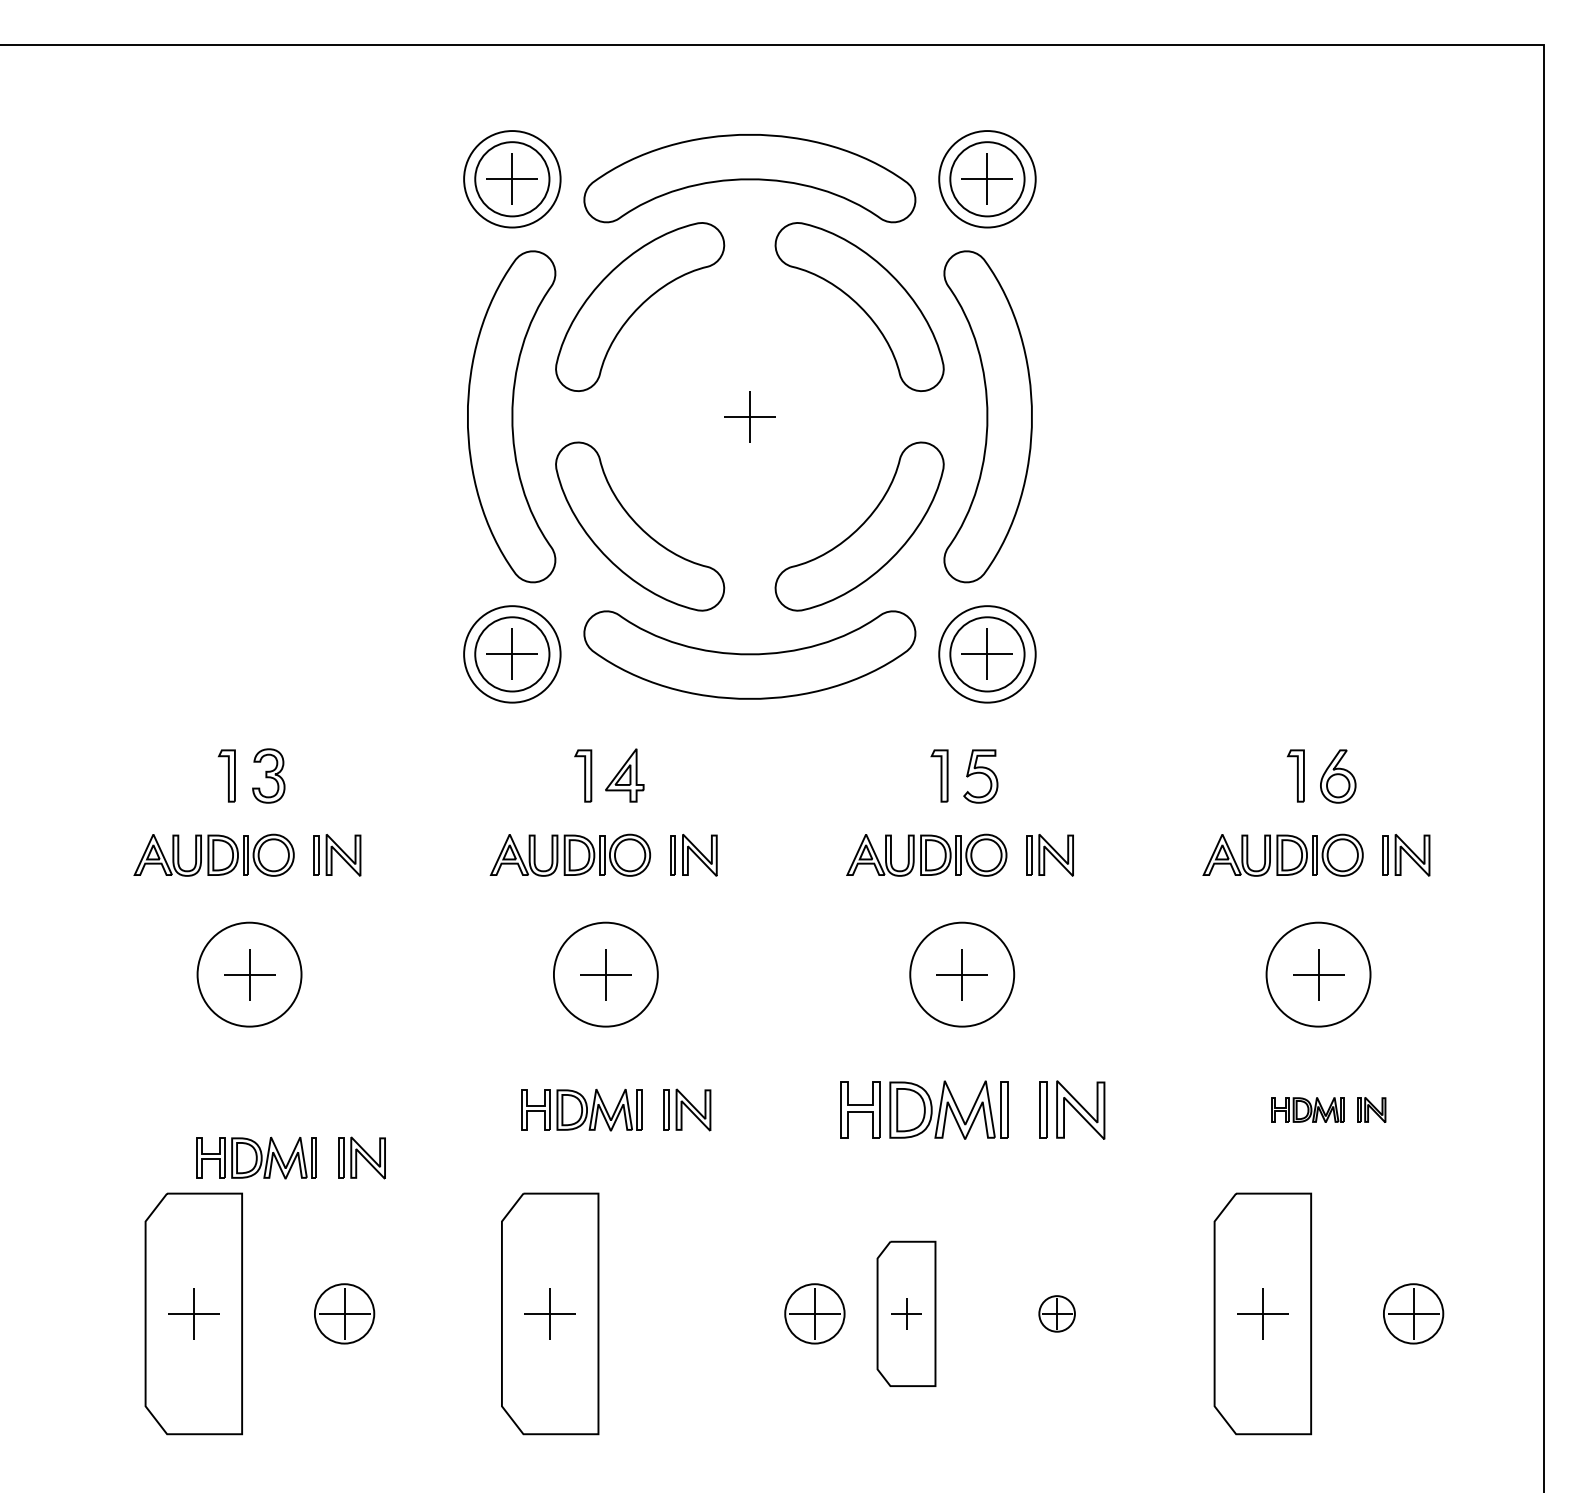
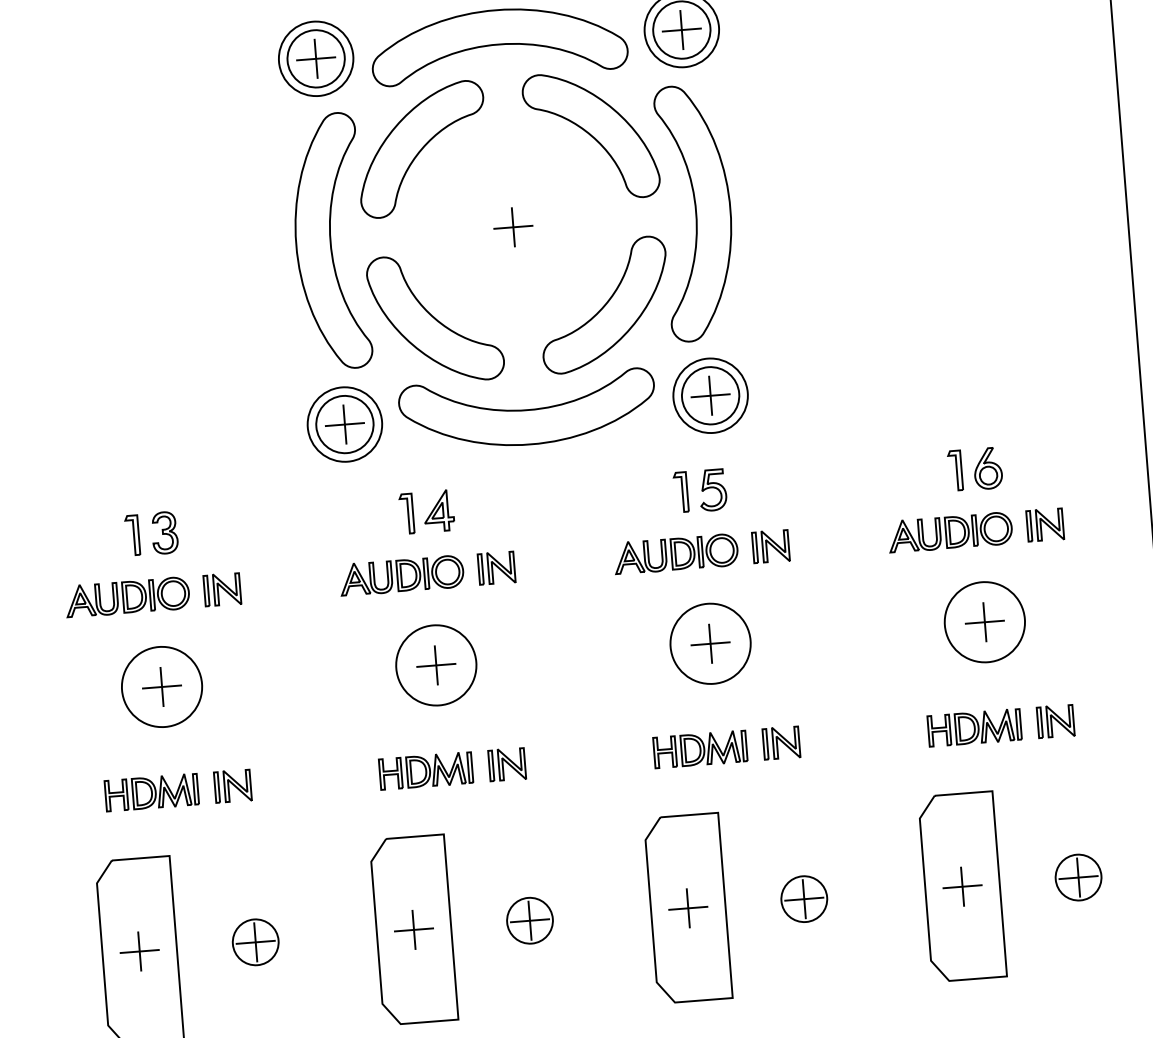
part: (972, 1109) -> (726, 746), size x0.71
part: (1328, 1109) -> (1000, 725), size x1.67
part: (290, 1157) -> (177, 790), moved
part: (814, 1313) -> (529, 920), moved
part: (906, 1313) -> (688, 908), size x1.67
part: (1056, 1313) -> (803, 898), size x1.67

